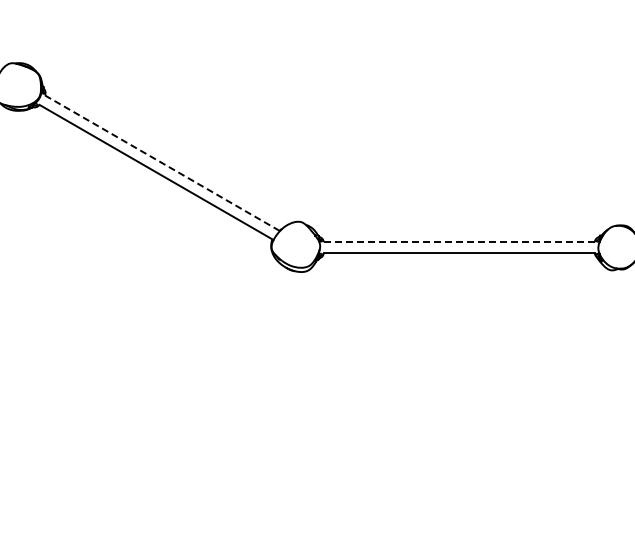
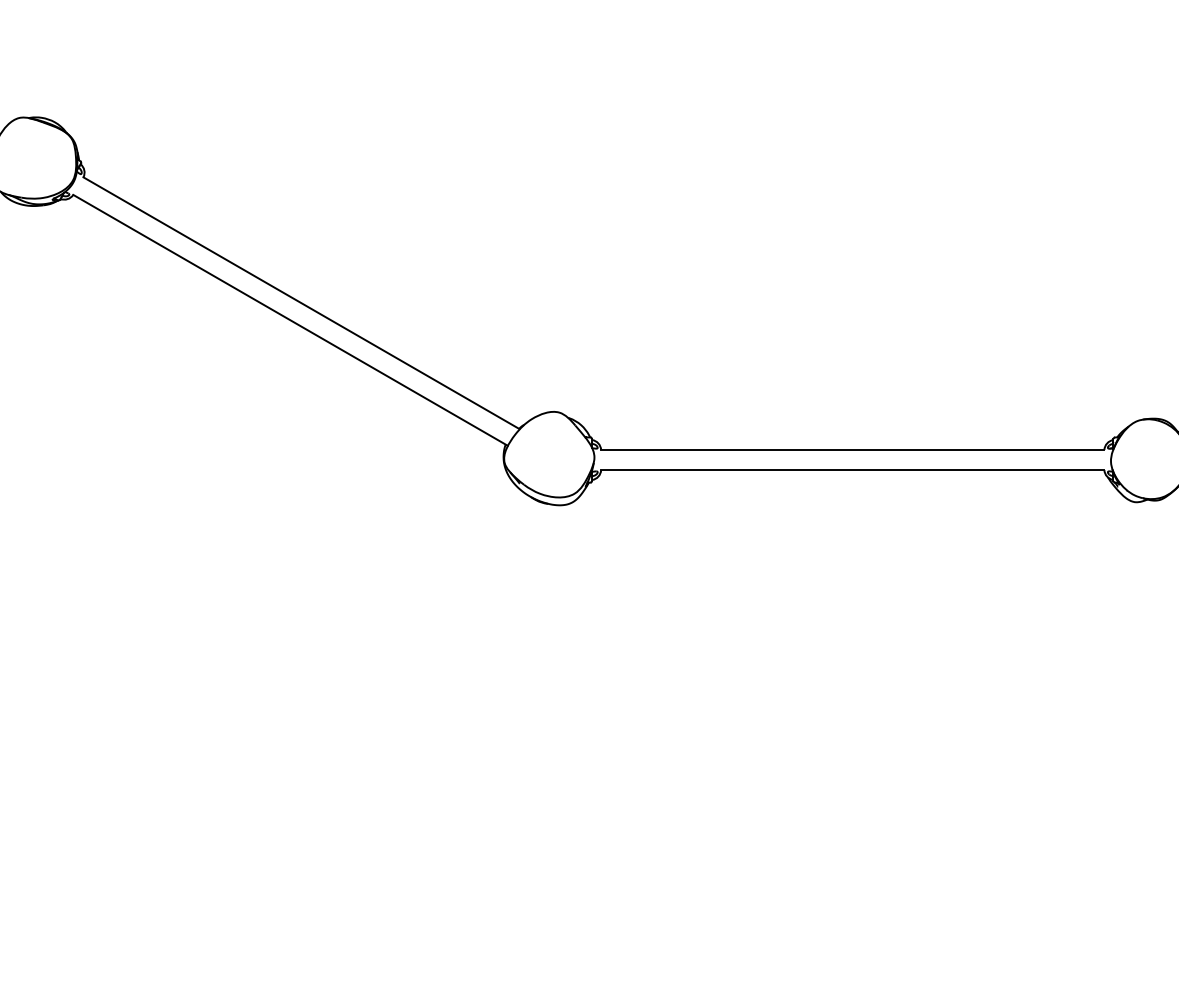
line: (162, 163) -> (301, 303), dashed -> solid
line: (459, 242) -> (853, 450), dashed -> solid

